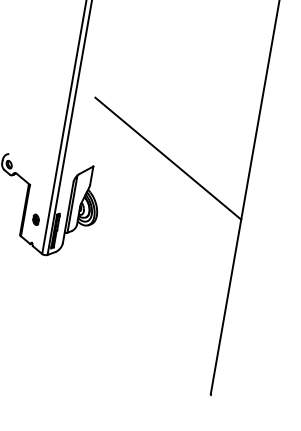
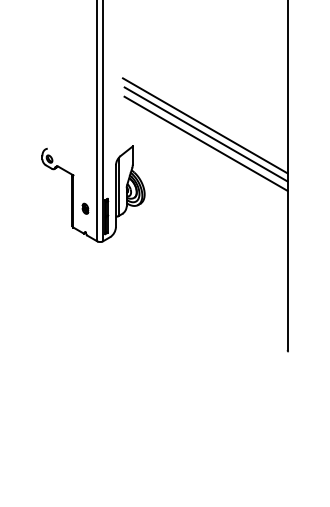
line: (167, 167) -> (205, 134), added
line: (165, 176) -> (205, 143), added

